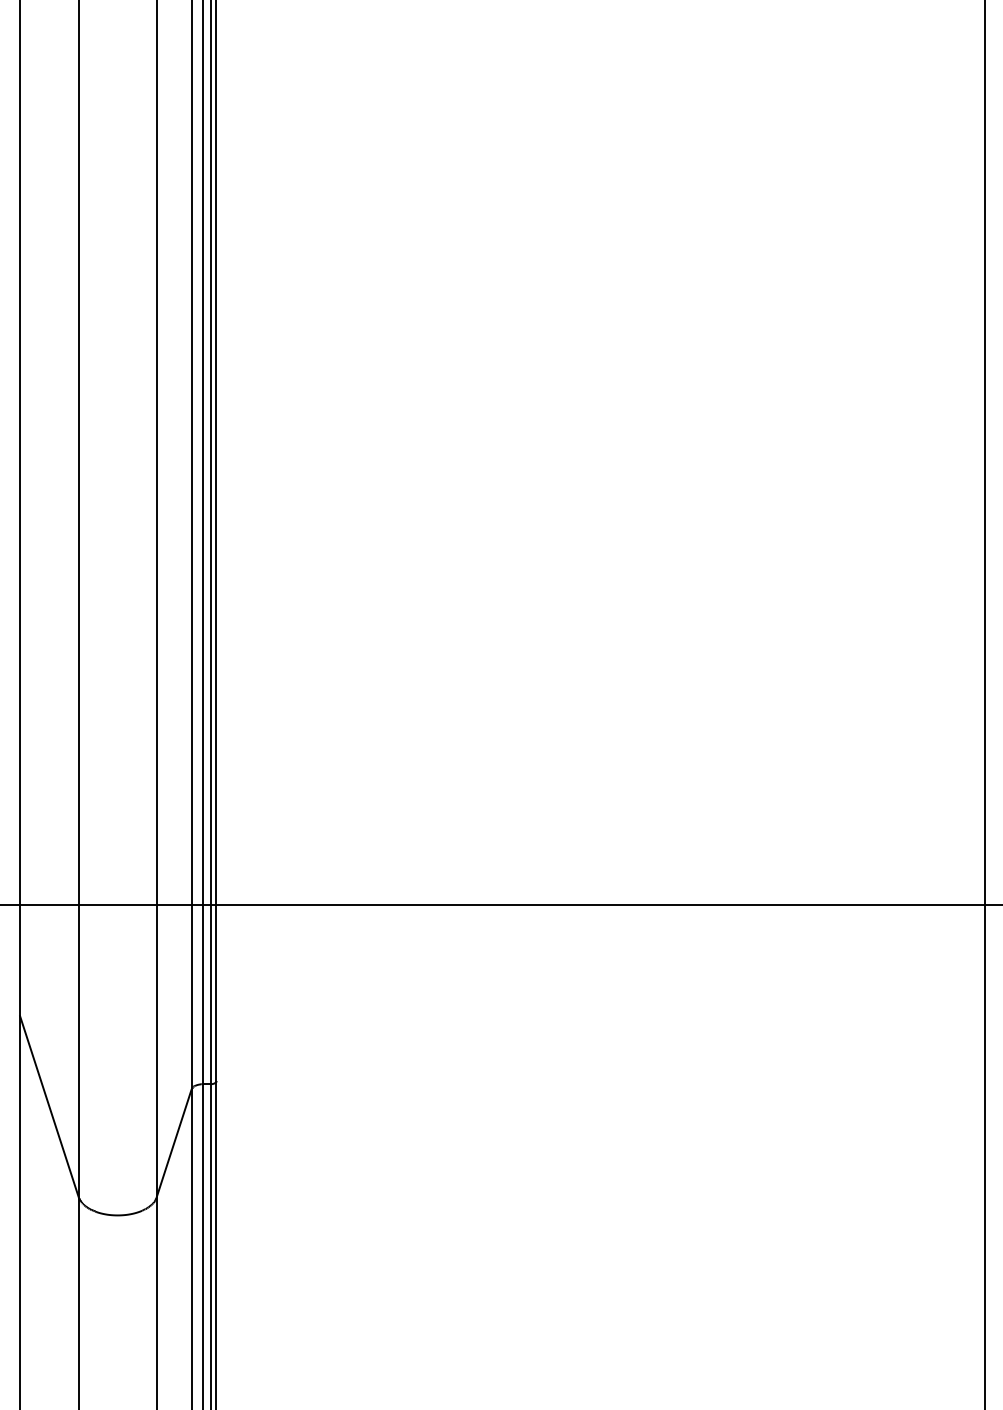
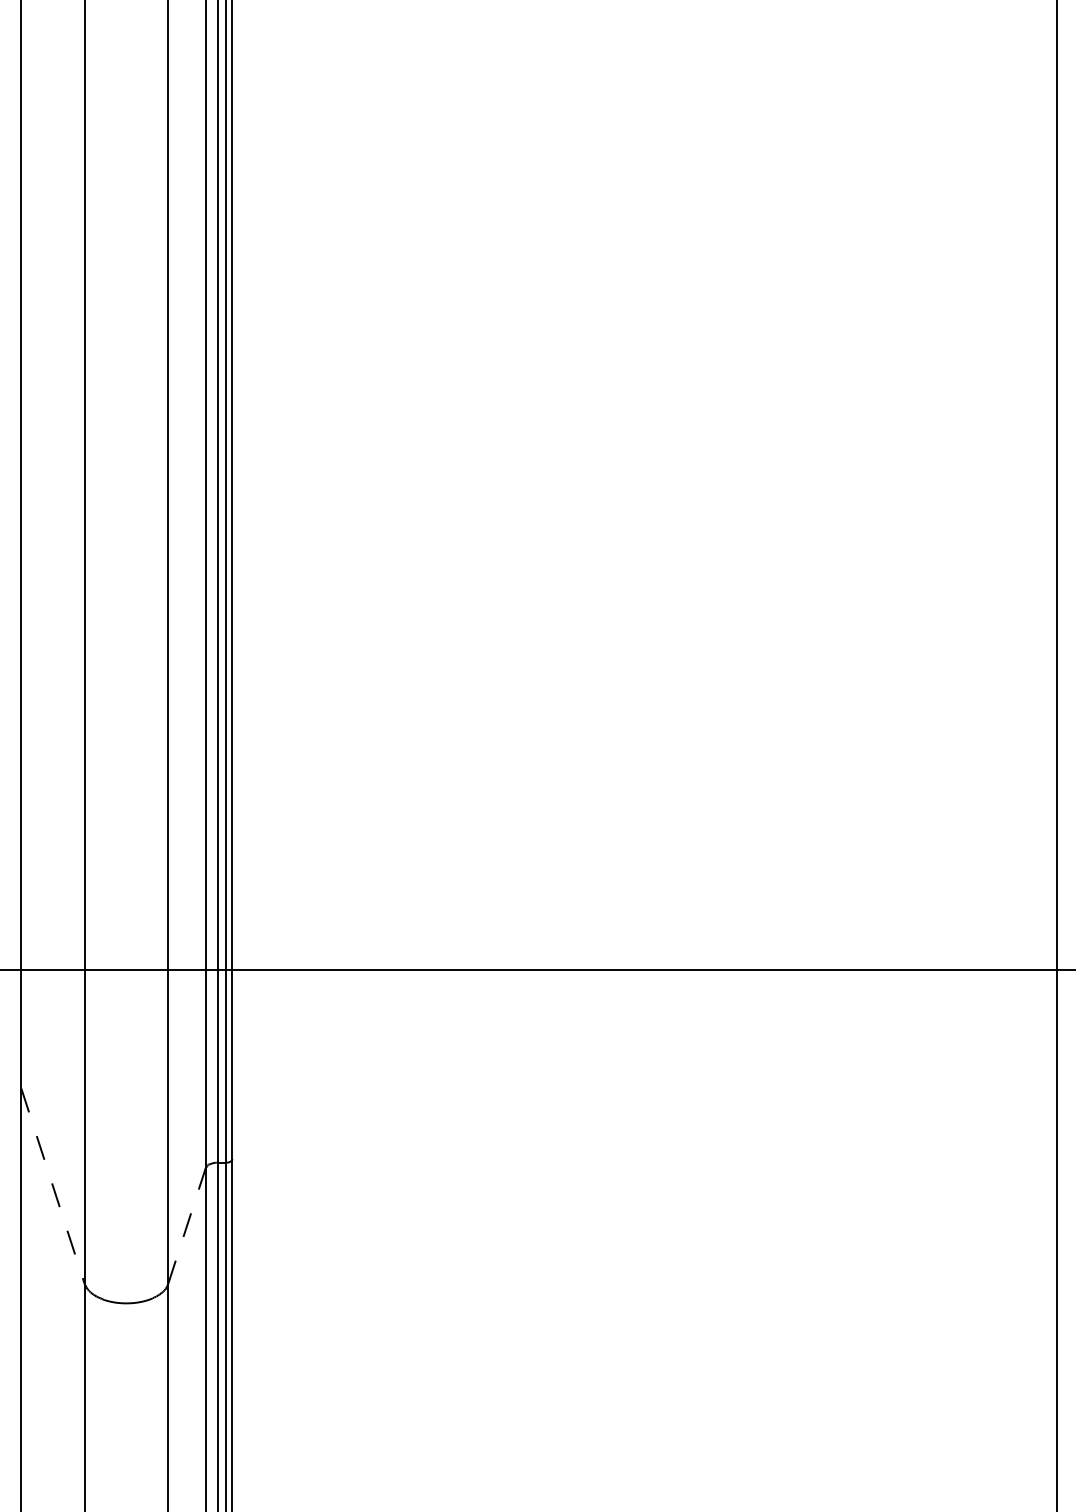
line: (49, 1106) -> (53, 1186), solid -> dashed
line: (173, 1143) -> (186, 1226), solid -> dashed

